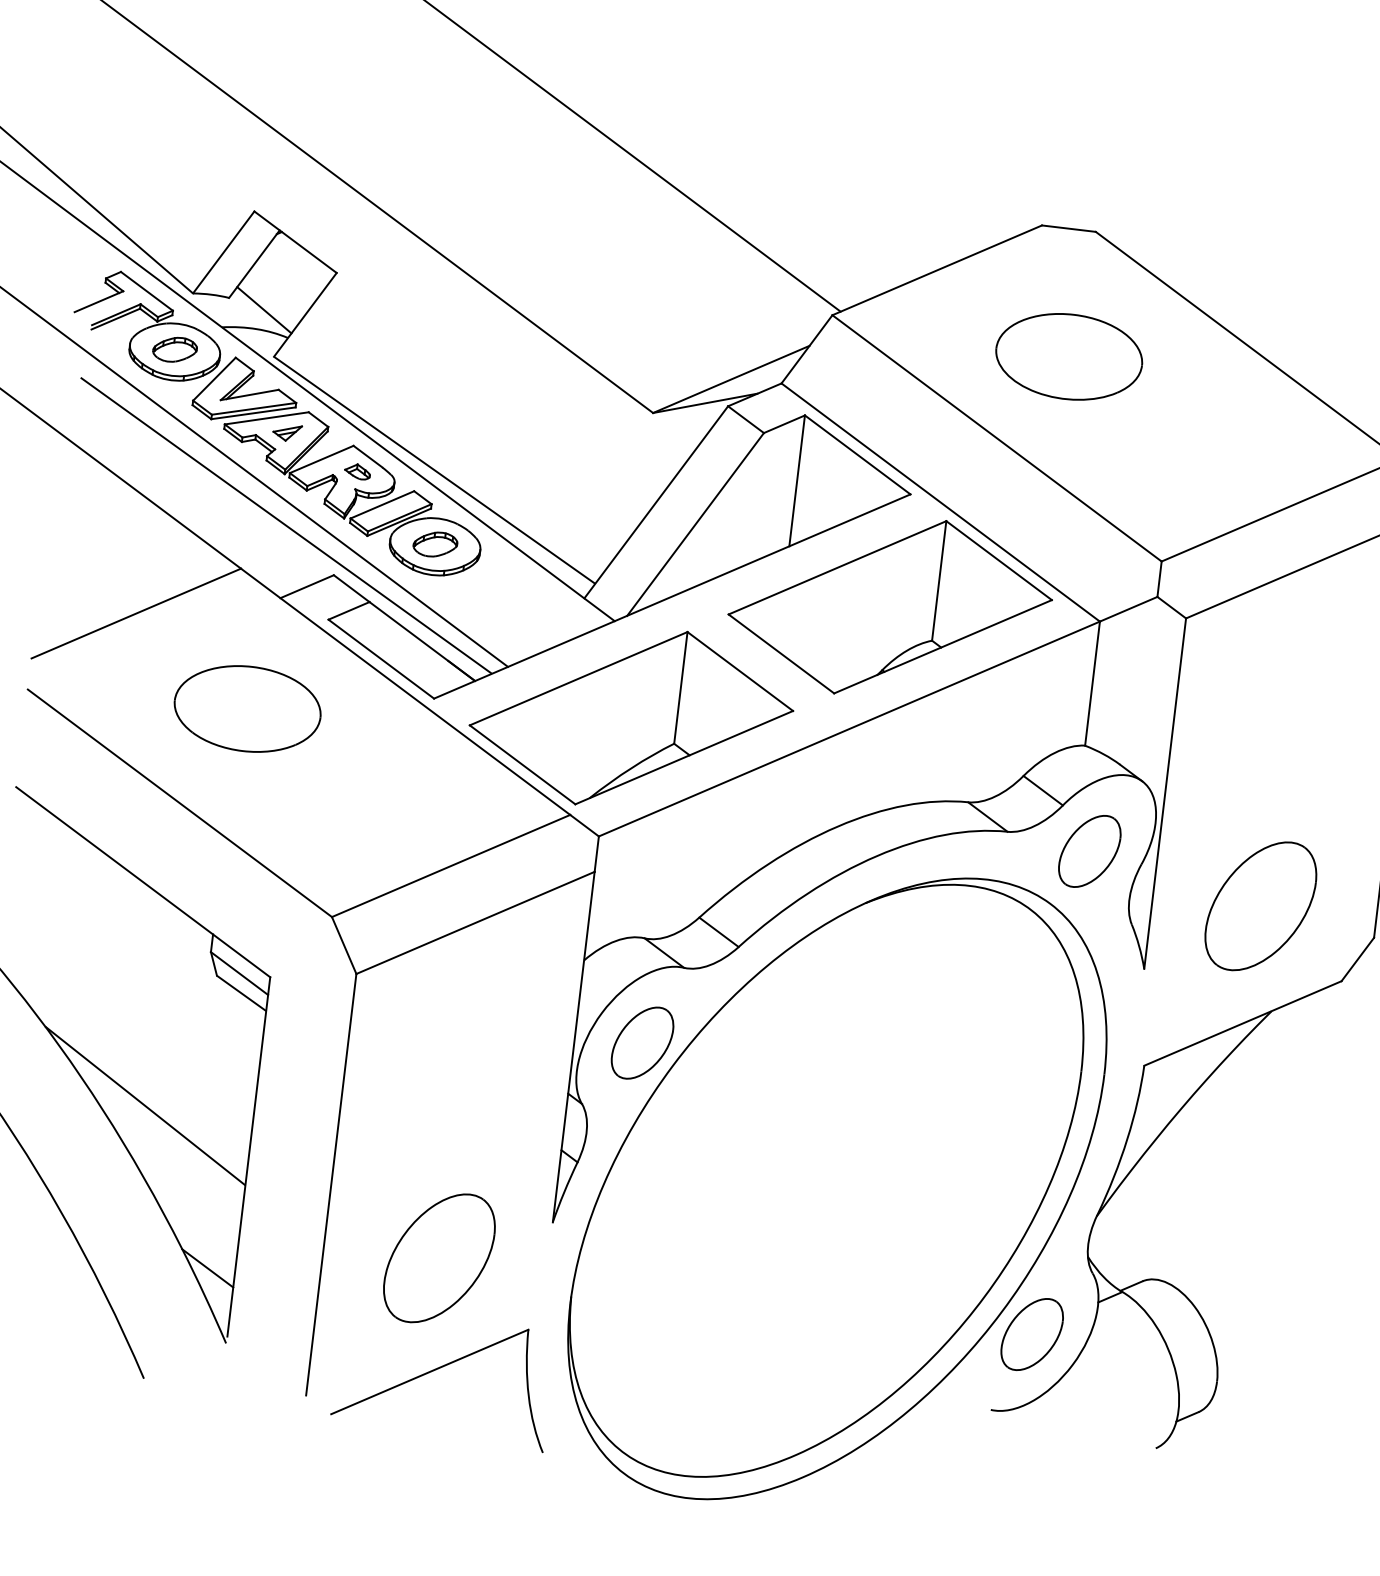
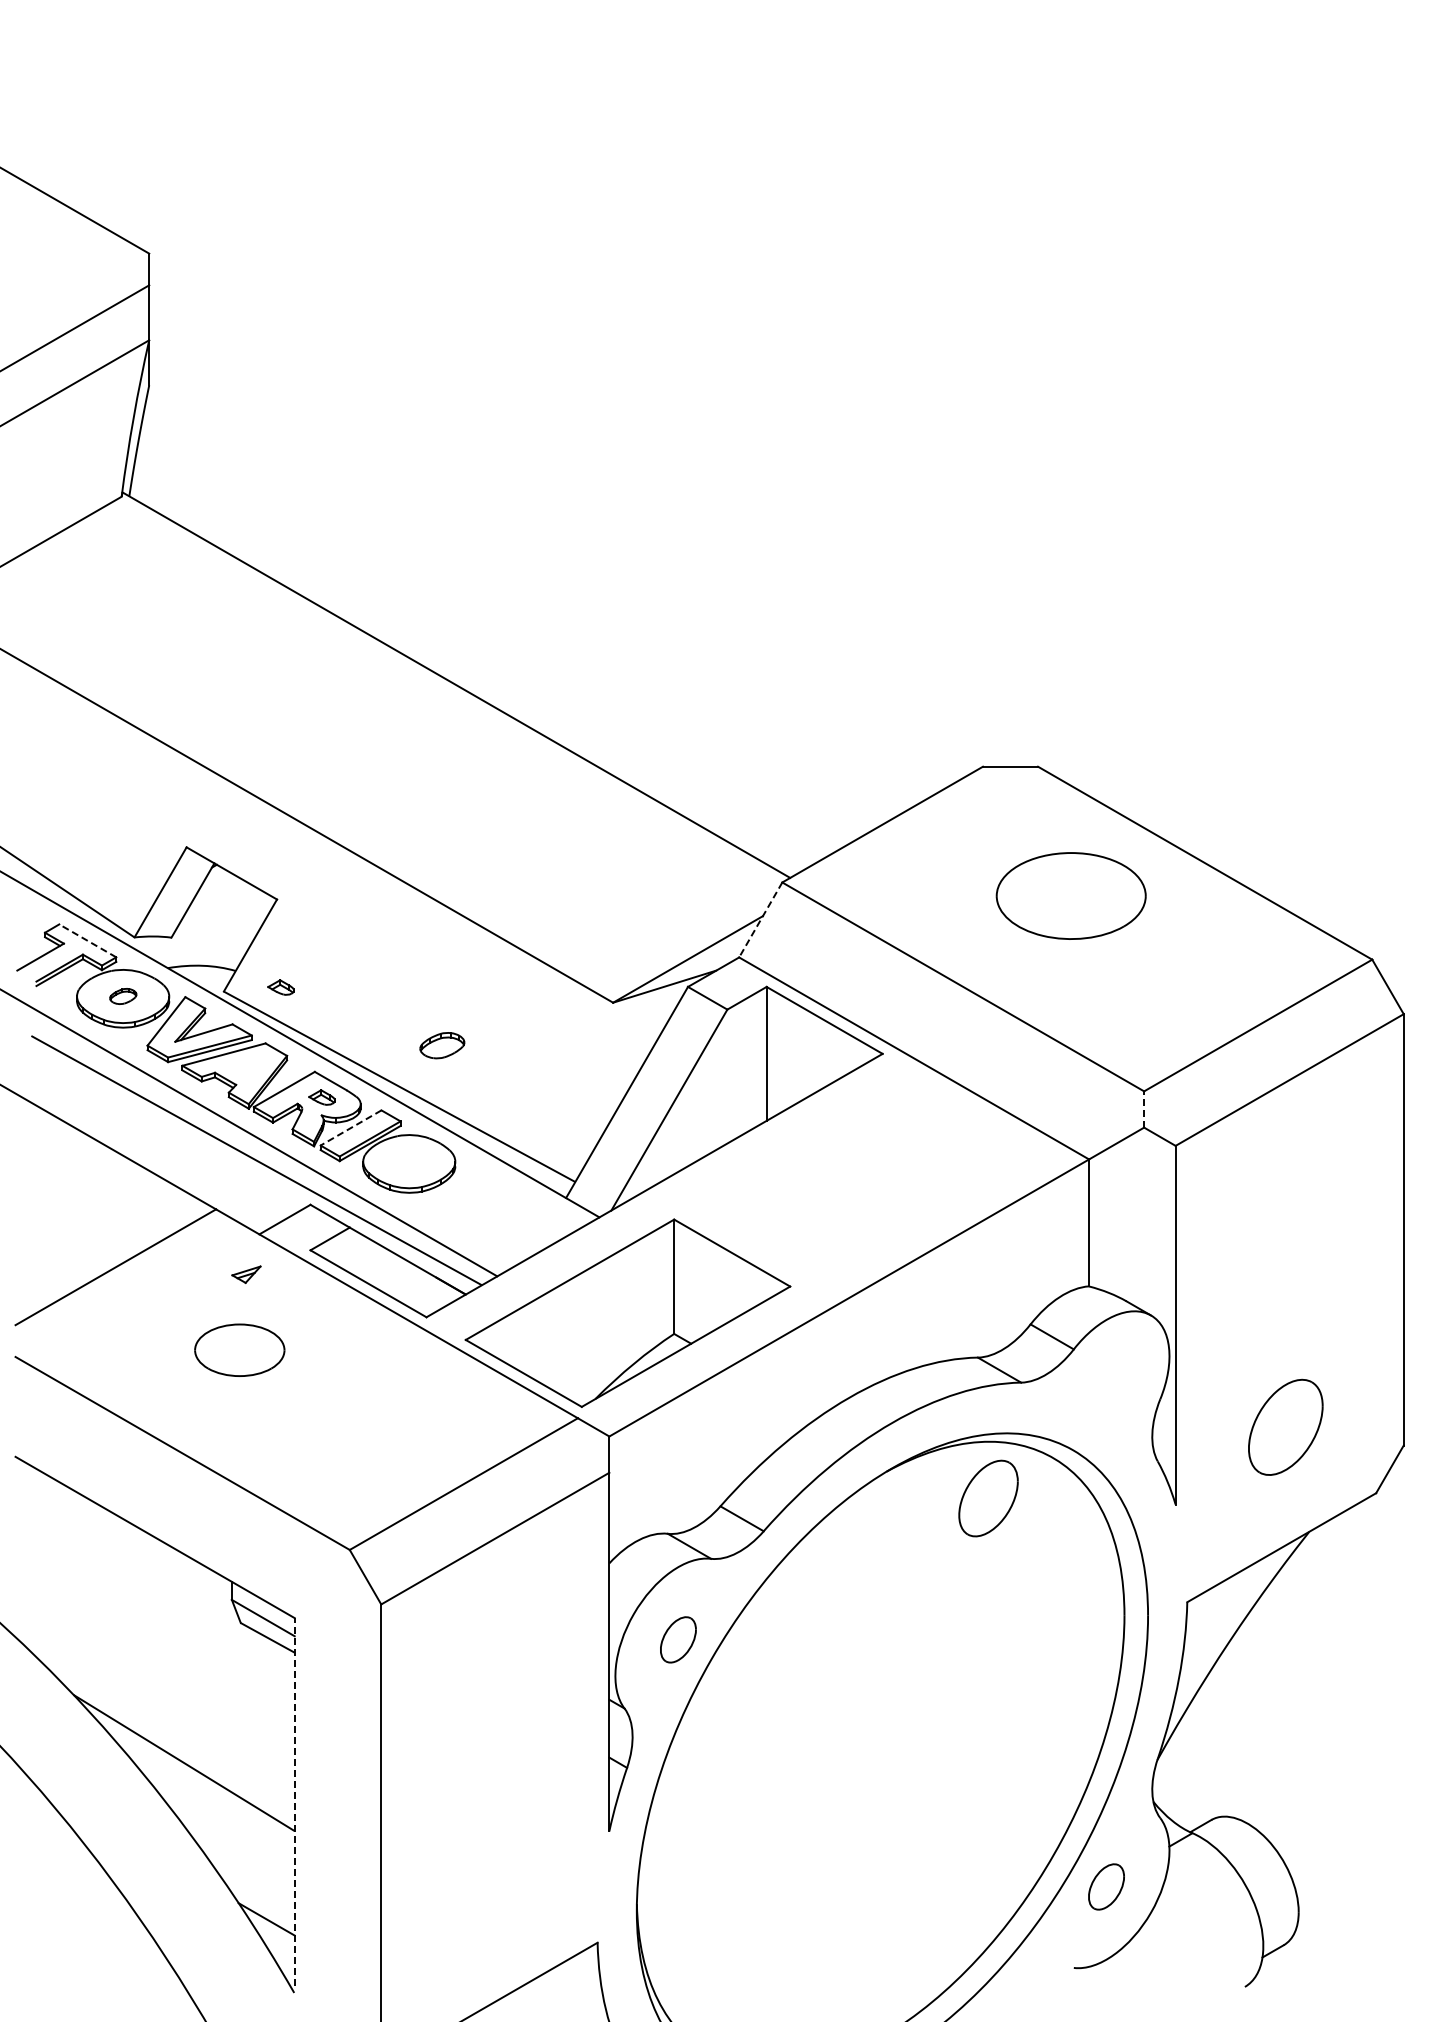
line: (146, 290) -> (87, 940), solid -> dashed
line: (264, 309) -> (208, 945), removed
part: (175, 349) -> (123, 996), size x0.6
line: (806, 349) -> (760, 920), solid -> dashed
part: (1068, 356) -> (1070, 895), moved
part: (329, 359) -> (280, 987), added
part: (287, 432) -> (246, 1274), moved
line: (381, 505) -> (350, 1128), solid -> dashed
part: (435, 544) -> (442, 1045), moved
line: (1159, 579) -> (1144, 1109), solid -> dashed
part: (890, 606) -> (875, 1169), removed
part: (247, 709) -> (239, 1350), size x0.6
part: (1089, 851) -> (988, 1498), moved
part: (1260, 906) -> (1285, 1427), size x0.7
part: (642, 1042) -> (678, 1639), size x0.6
line: (248, 1156) -> (294, 1801), solid -> dashed
part: (438, 1258) -> (498, 1881), removed
part: (1032, 1334) -> (1106, 1886), size x0.6

